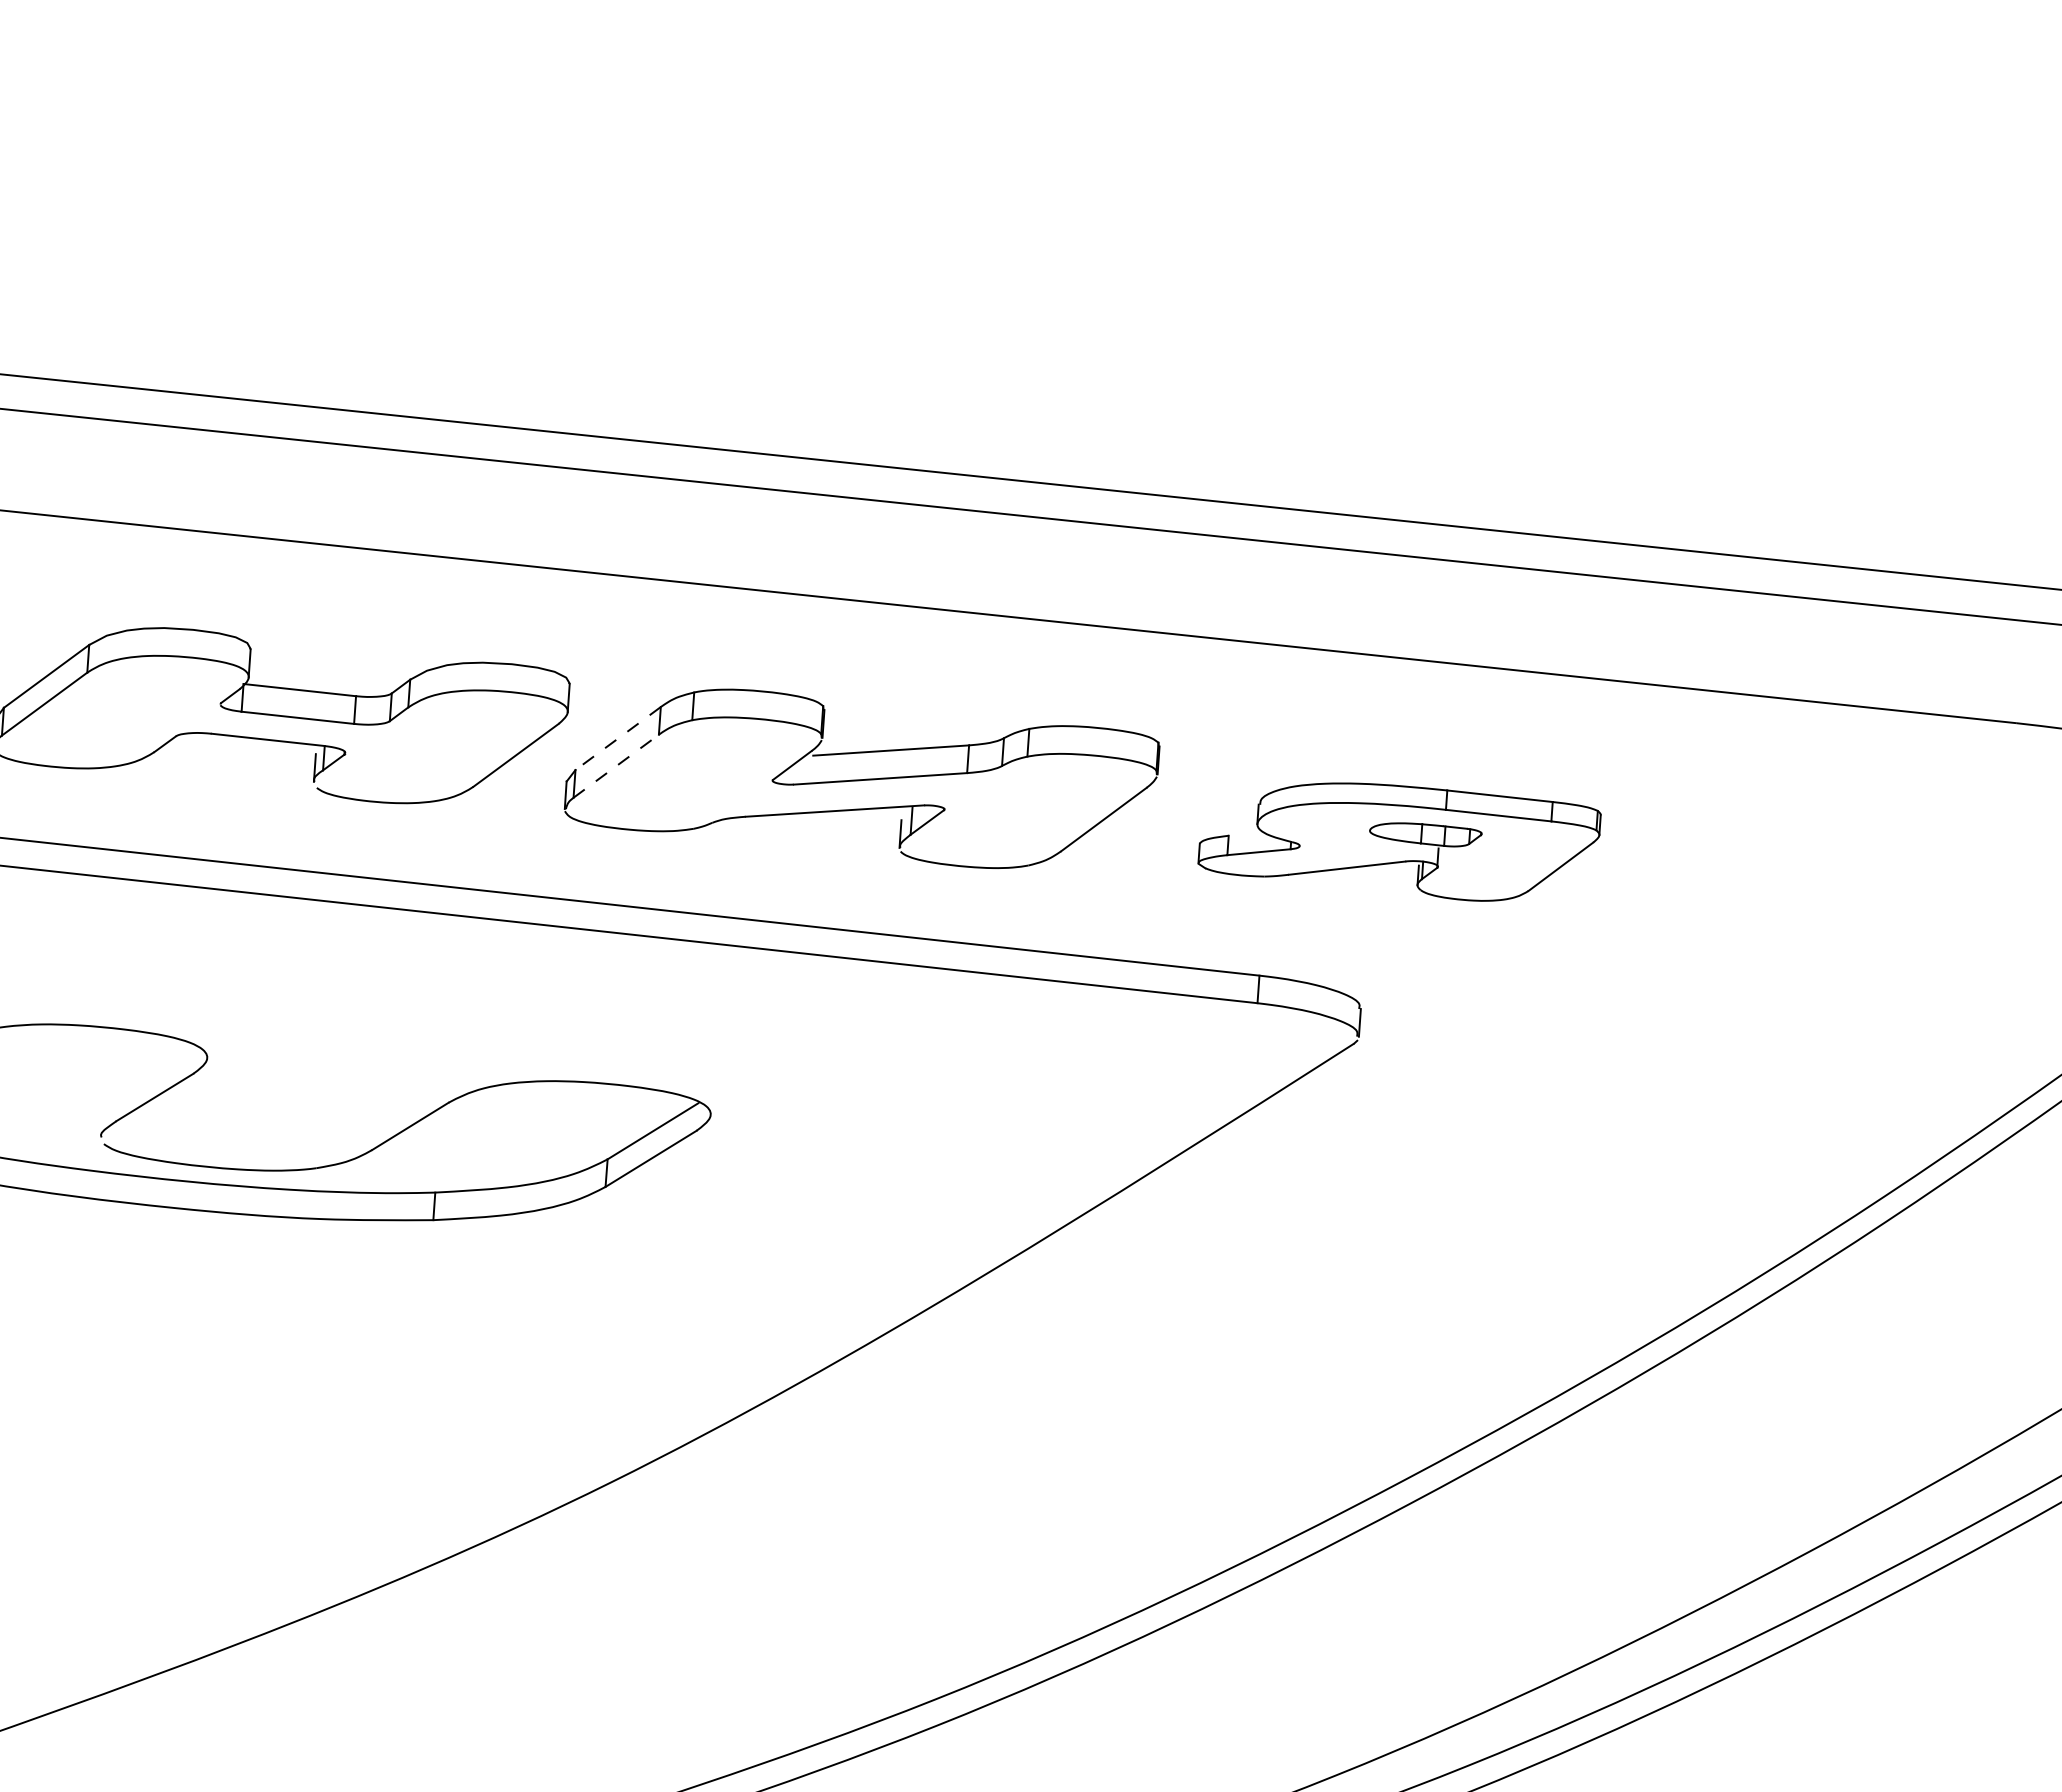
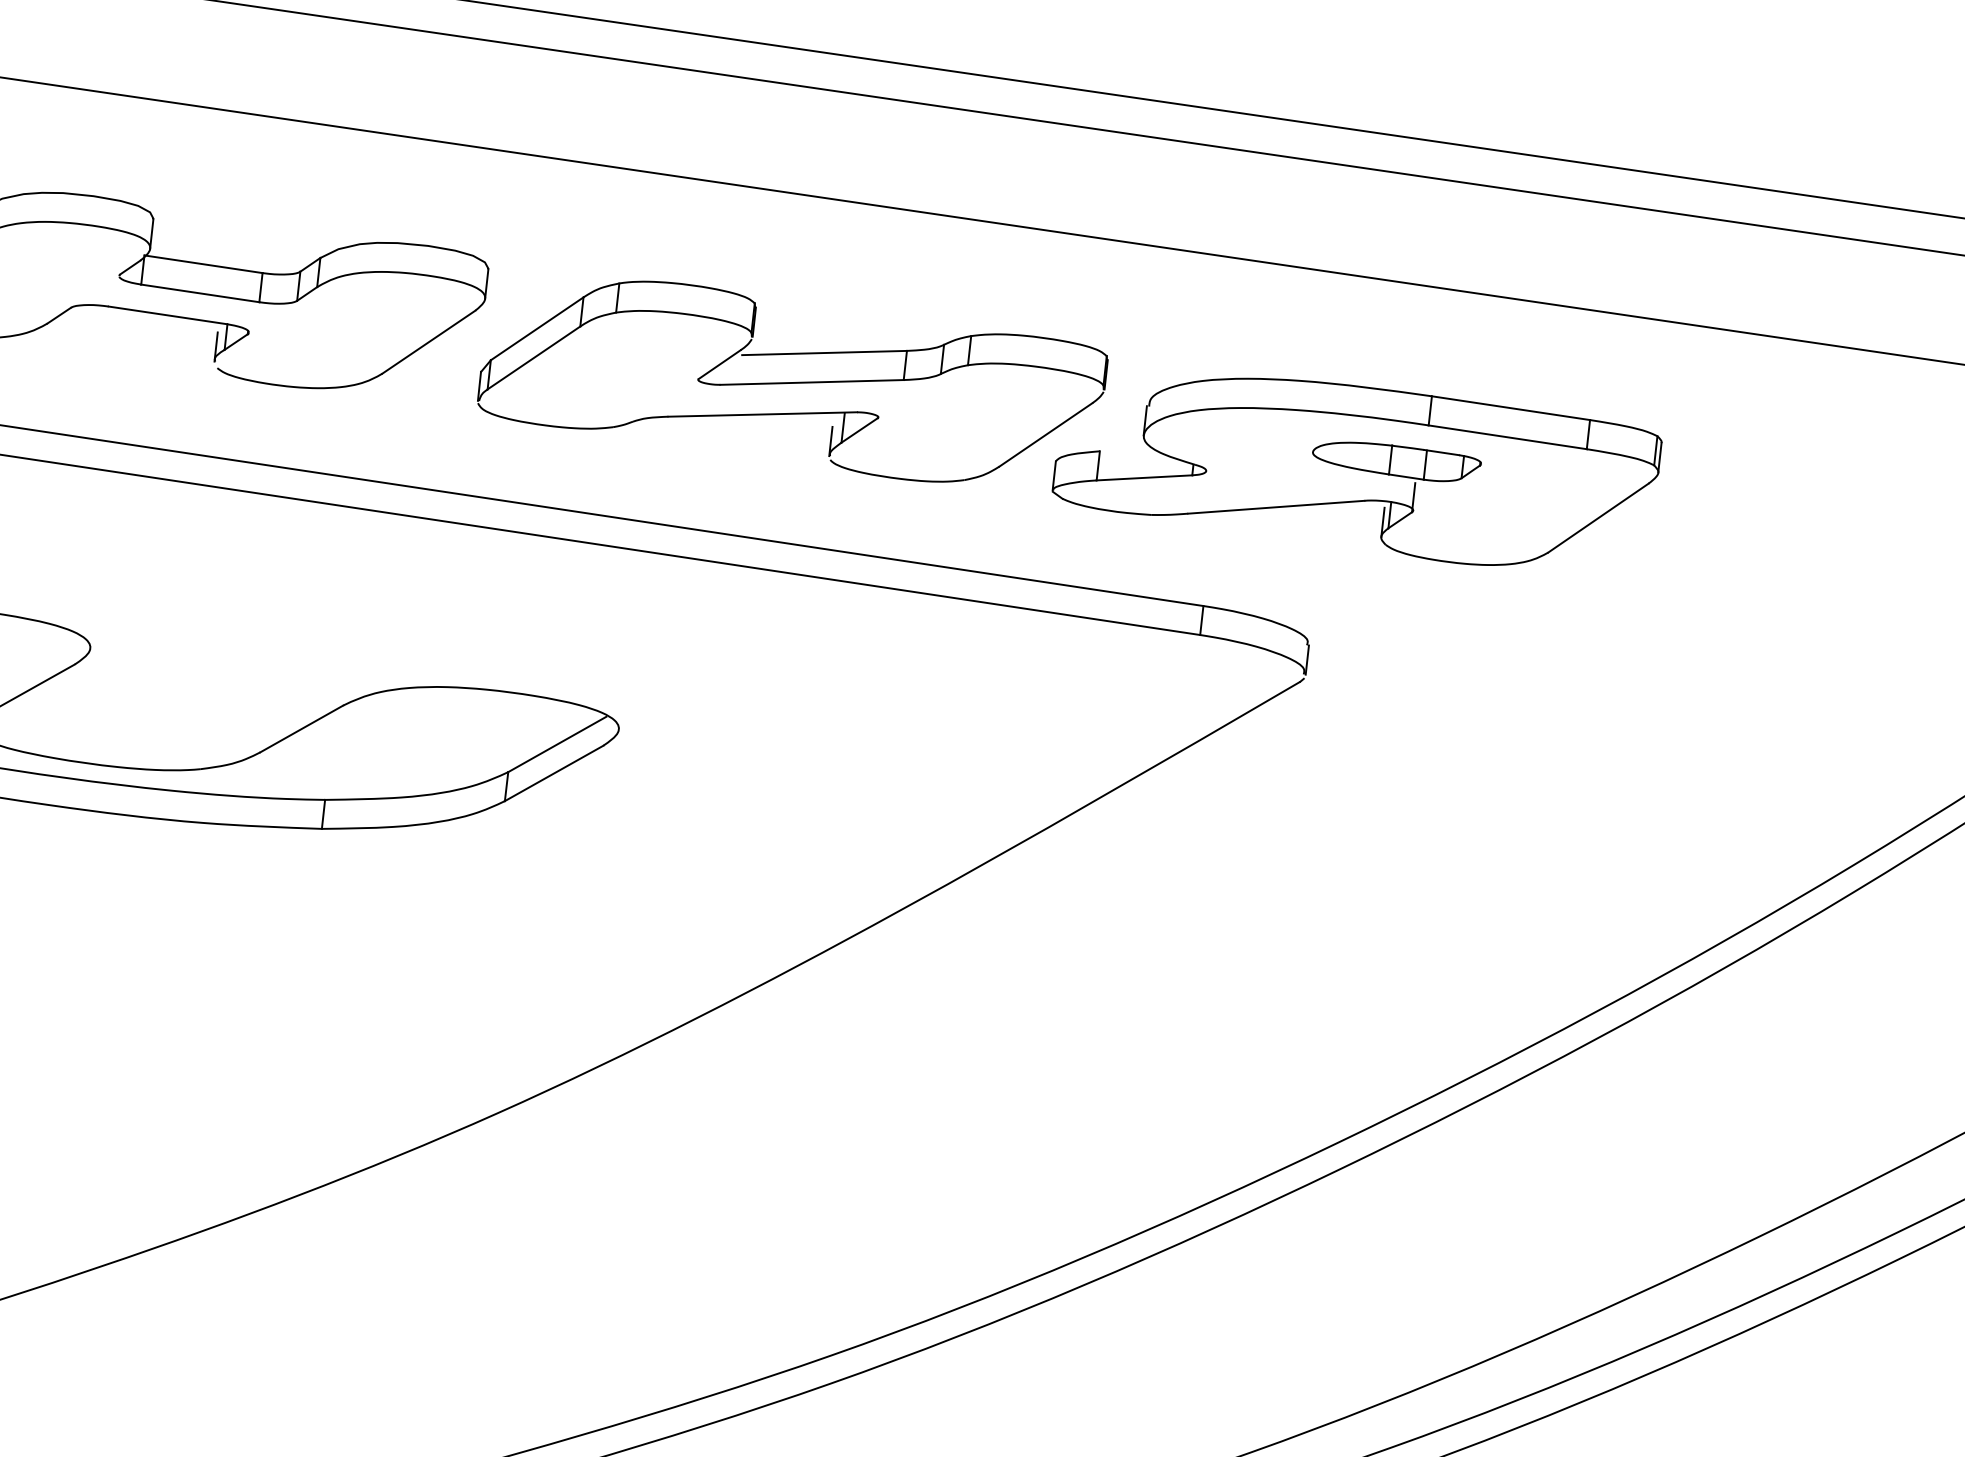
line: (617, 738) -> (536, 328), dashed -> solid
line: (616, 765) -> (534, 357), dashed -> solid
part: (1399, 841) -> (1356, 470), size x1.43

